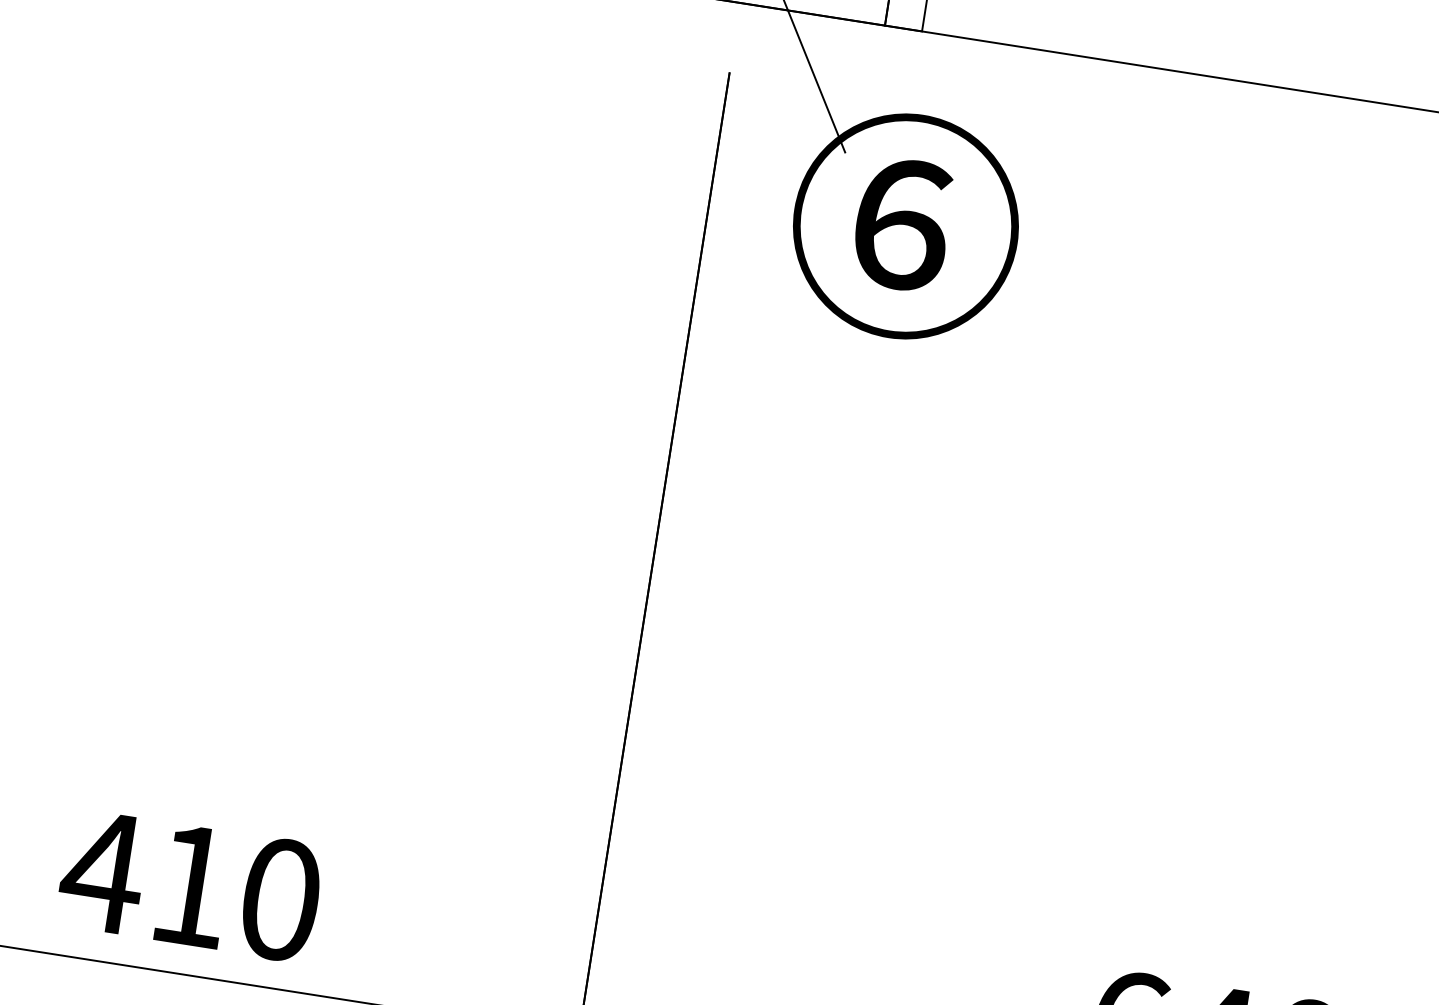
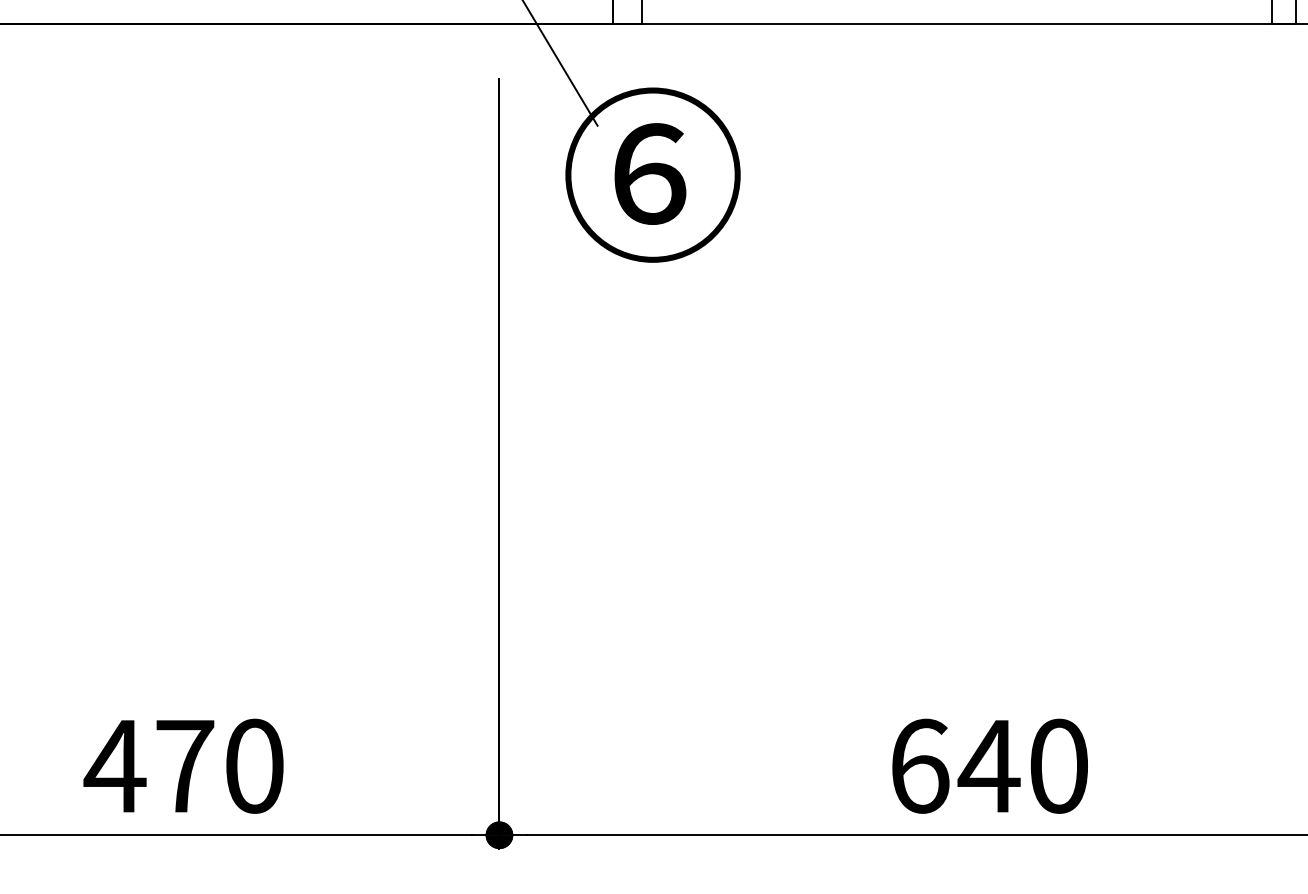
text: (192, 886) -> (185, 766), 410 -> 470

